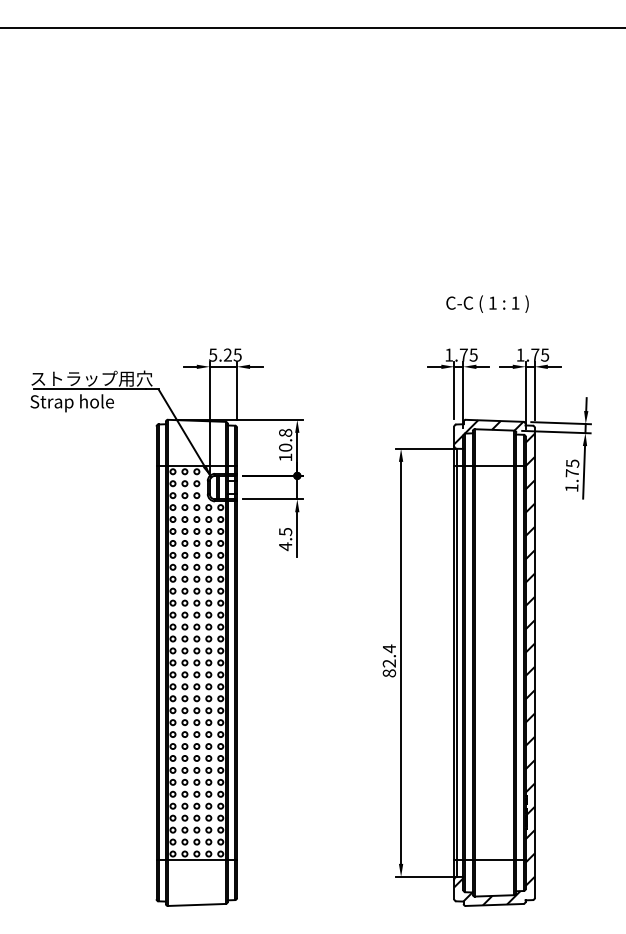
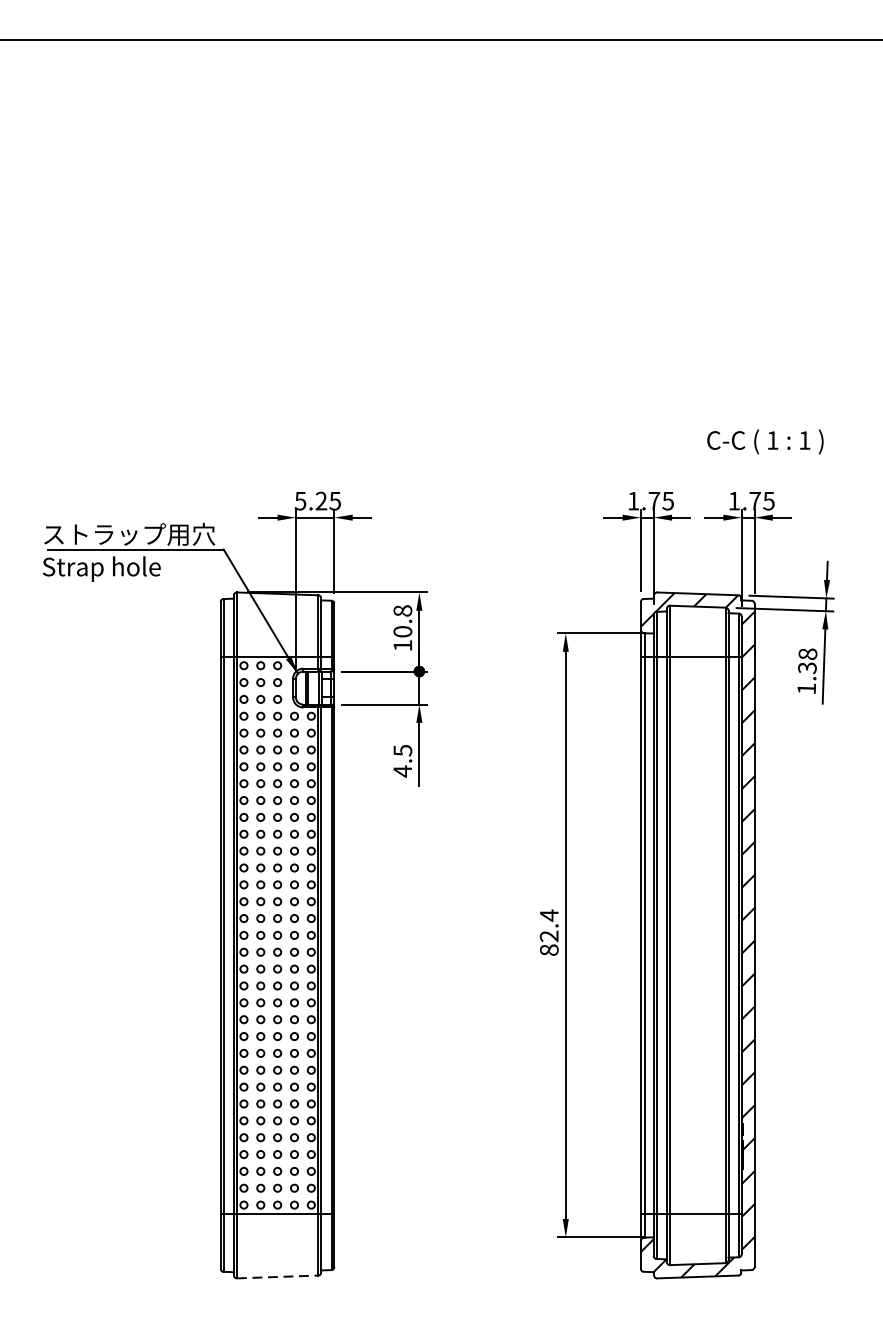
text: (487, 303) -> (765, 441), moved
text: (572, 468) -> (807, 661), 1.75 -> 1.38
line: (196, 904) -> (277, 1276), solid -> dashed

